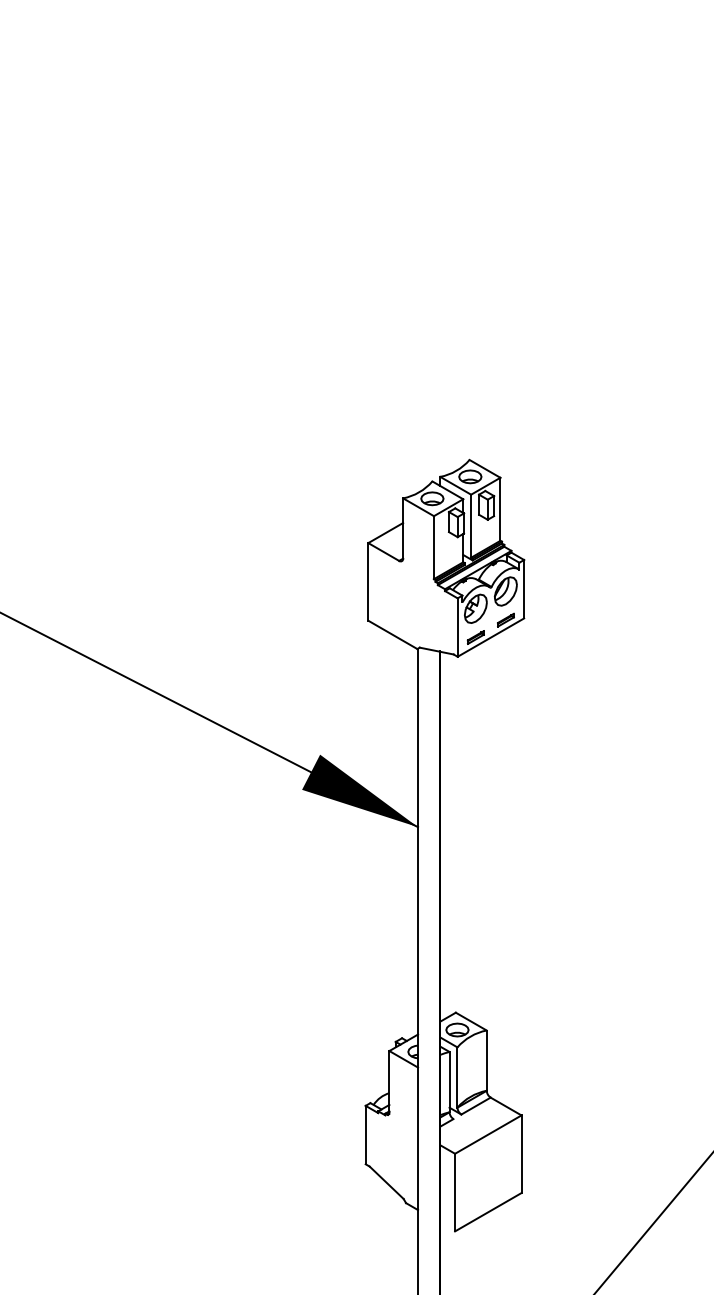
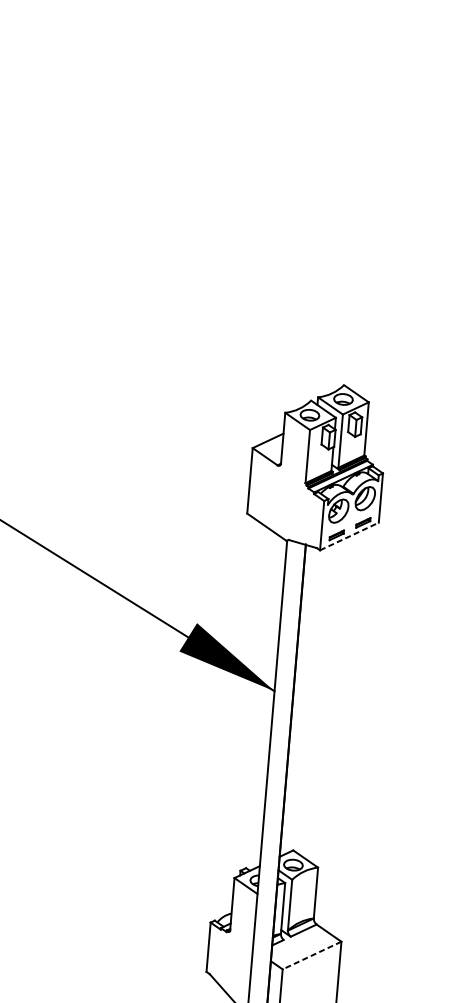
line: (491, 637) -> (349, 536), solid -> dashed
line: (487, 1134) -> (311, 955), solid -> dashed

